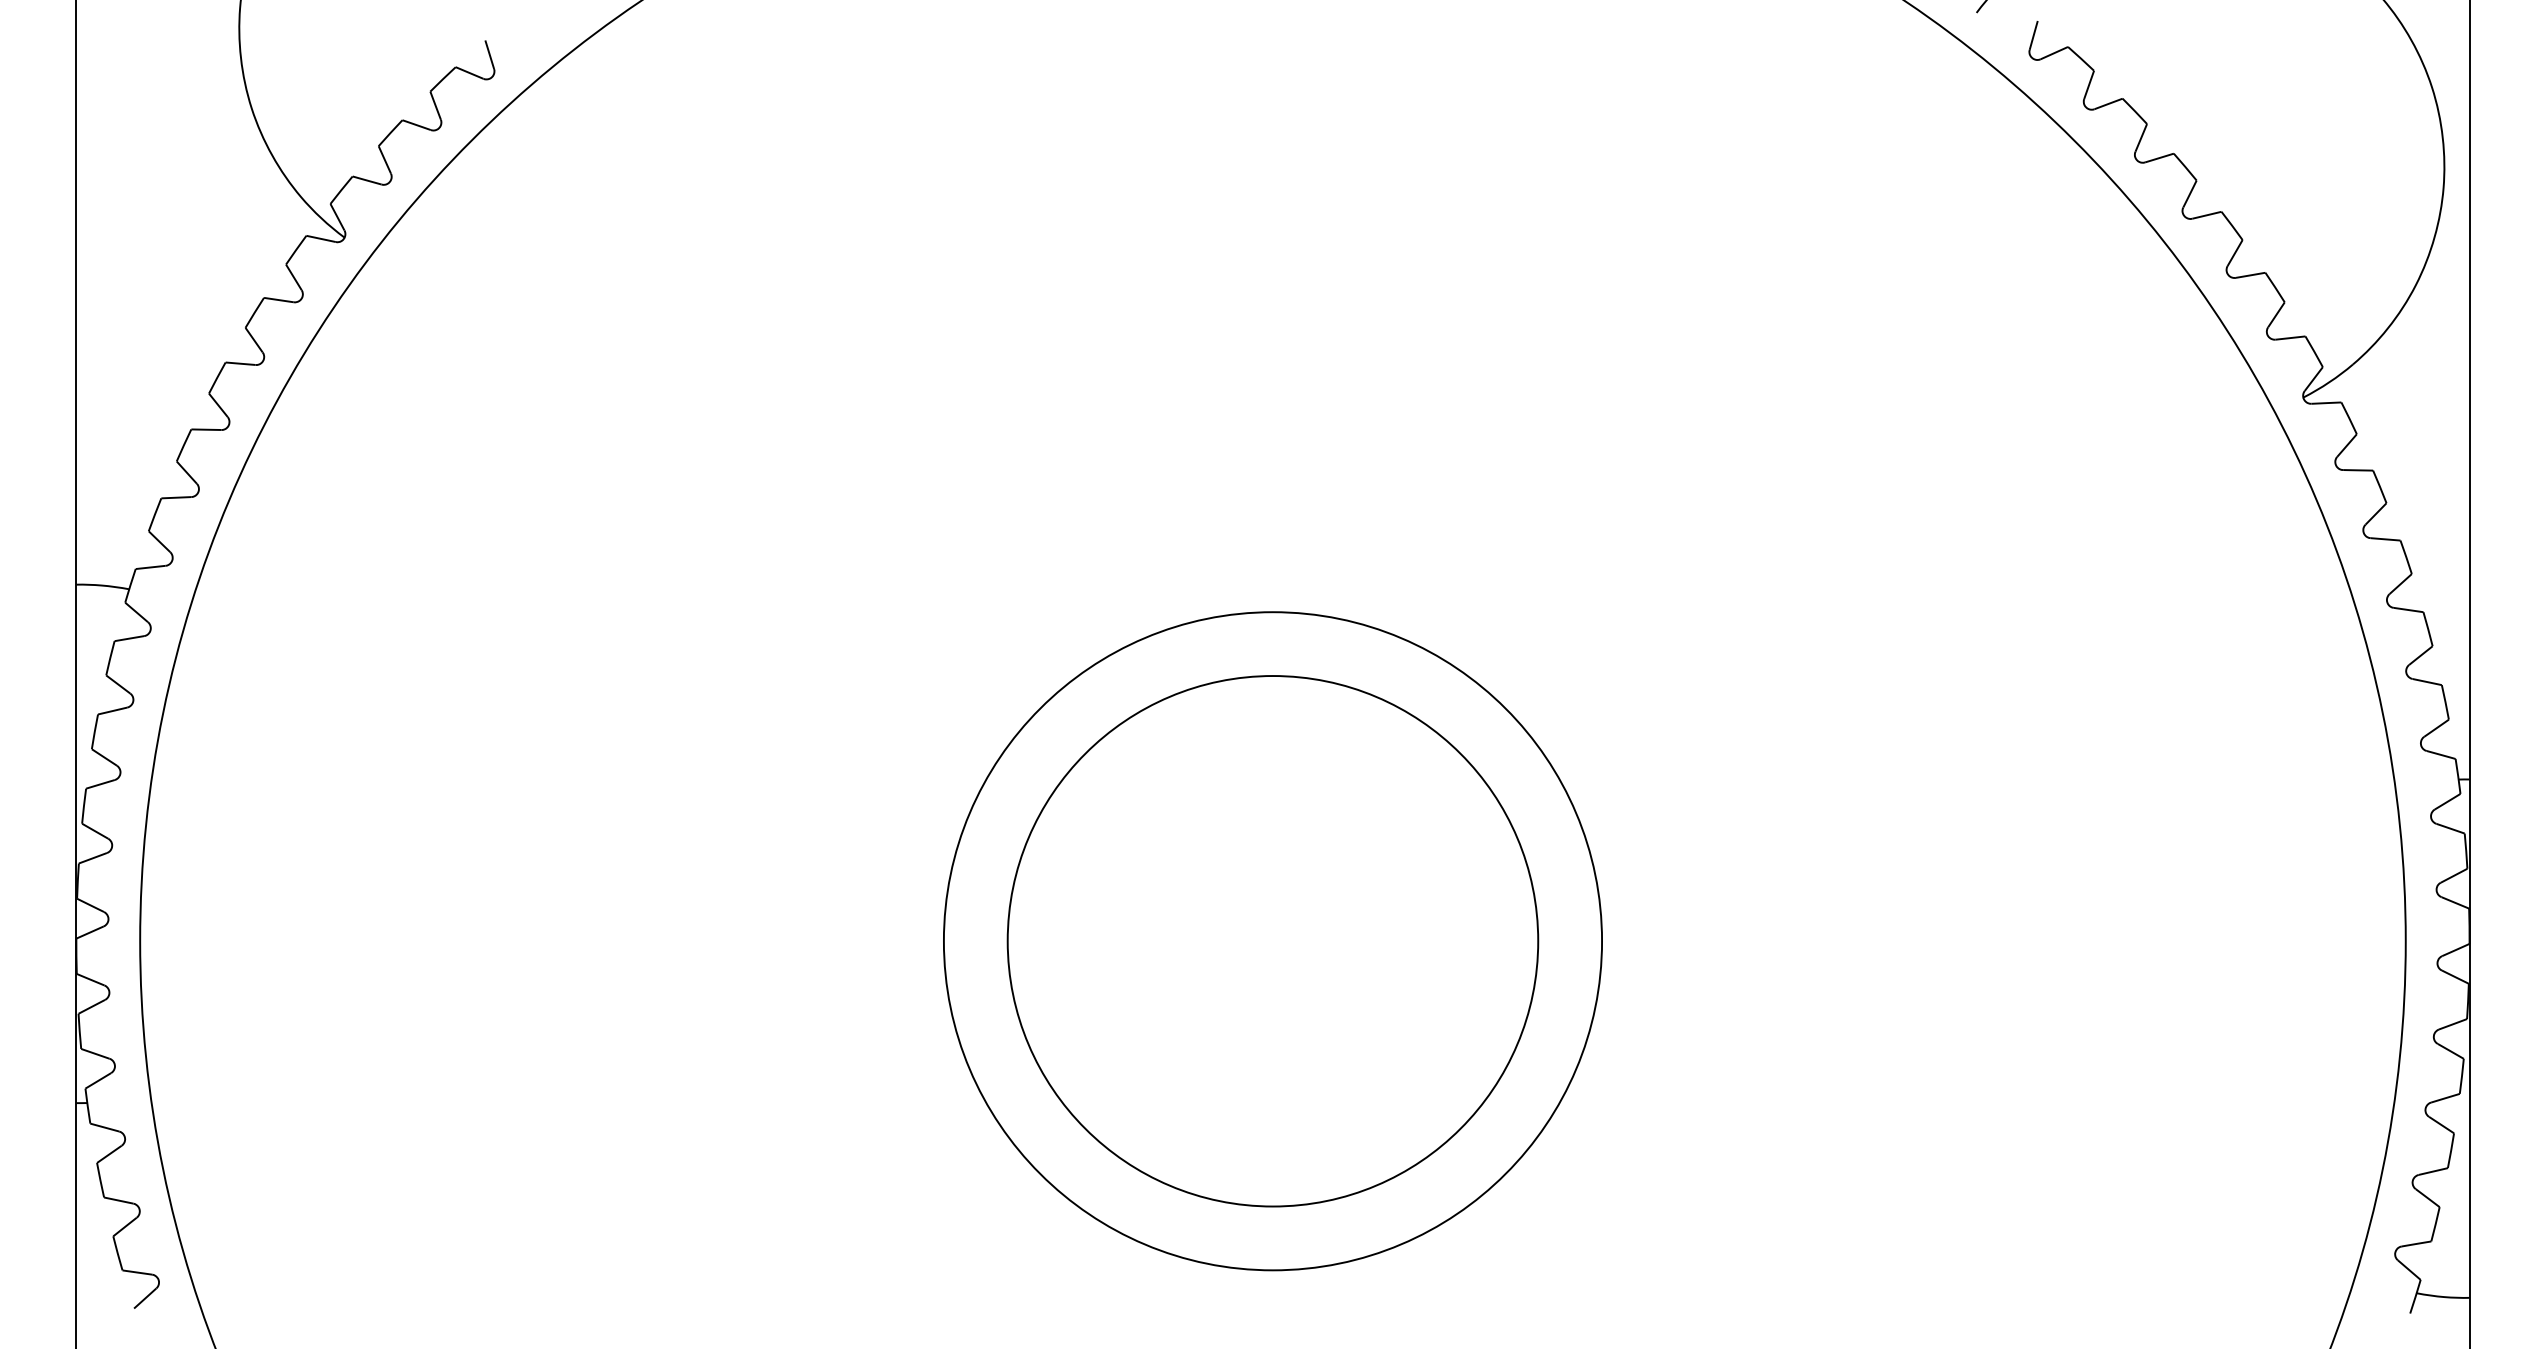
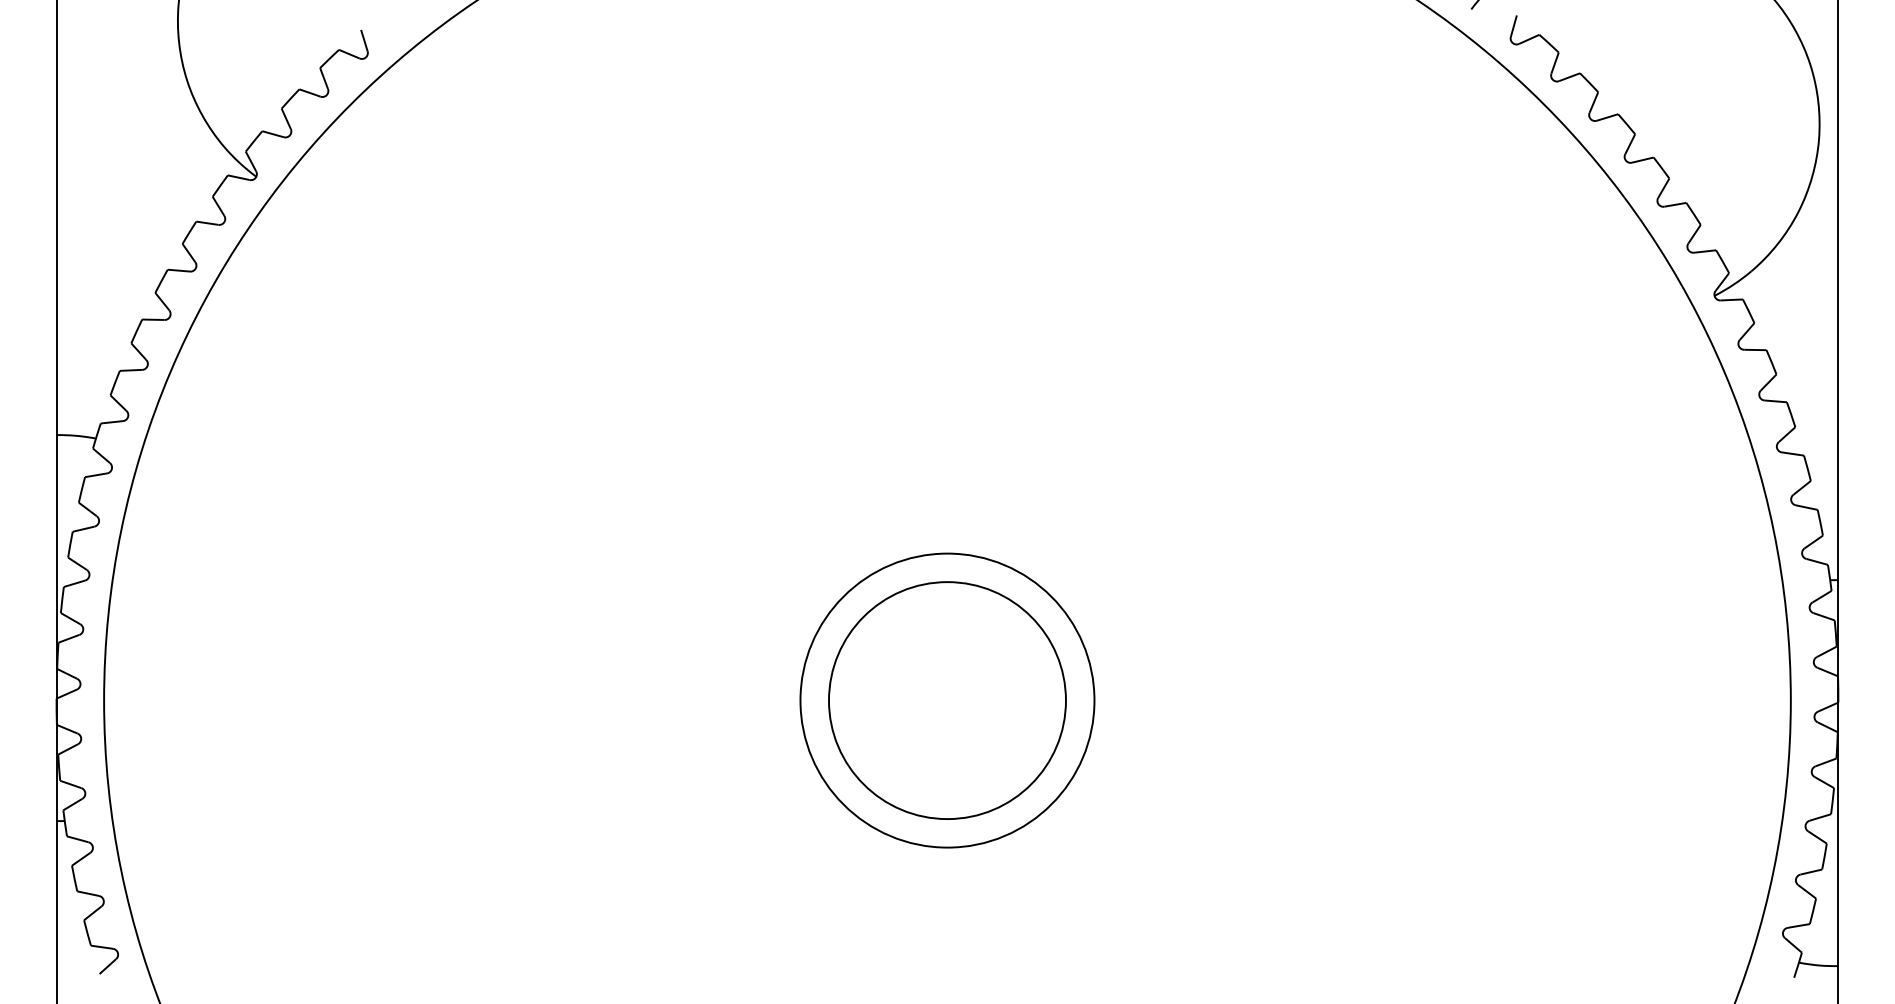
circle: (1272, 941) -> (947, 700), size x0.6
circle: (1272, 941) -> (947, 700), size x0.6

